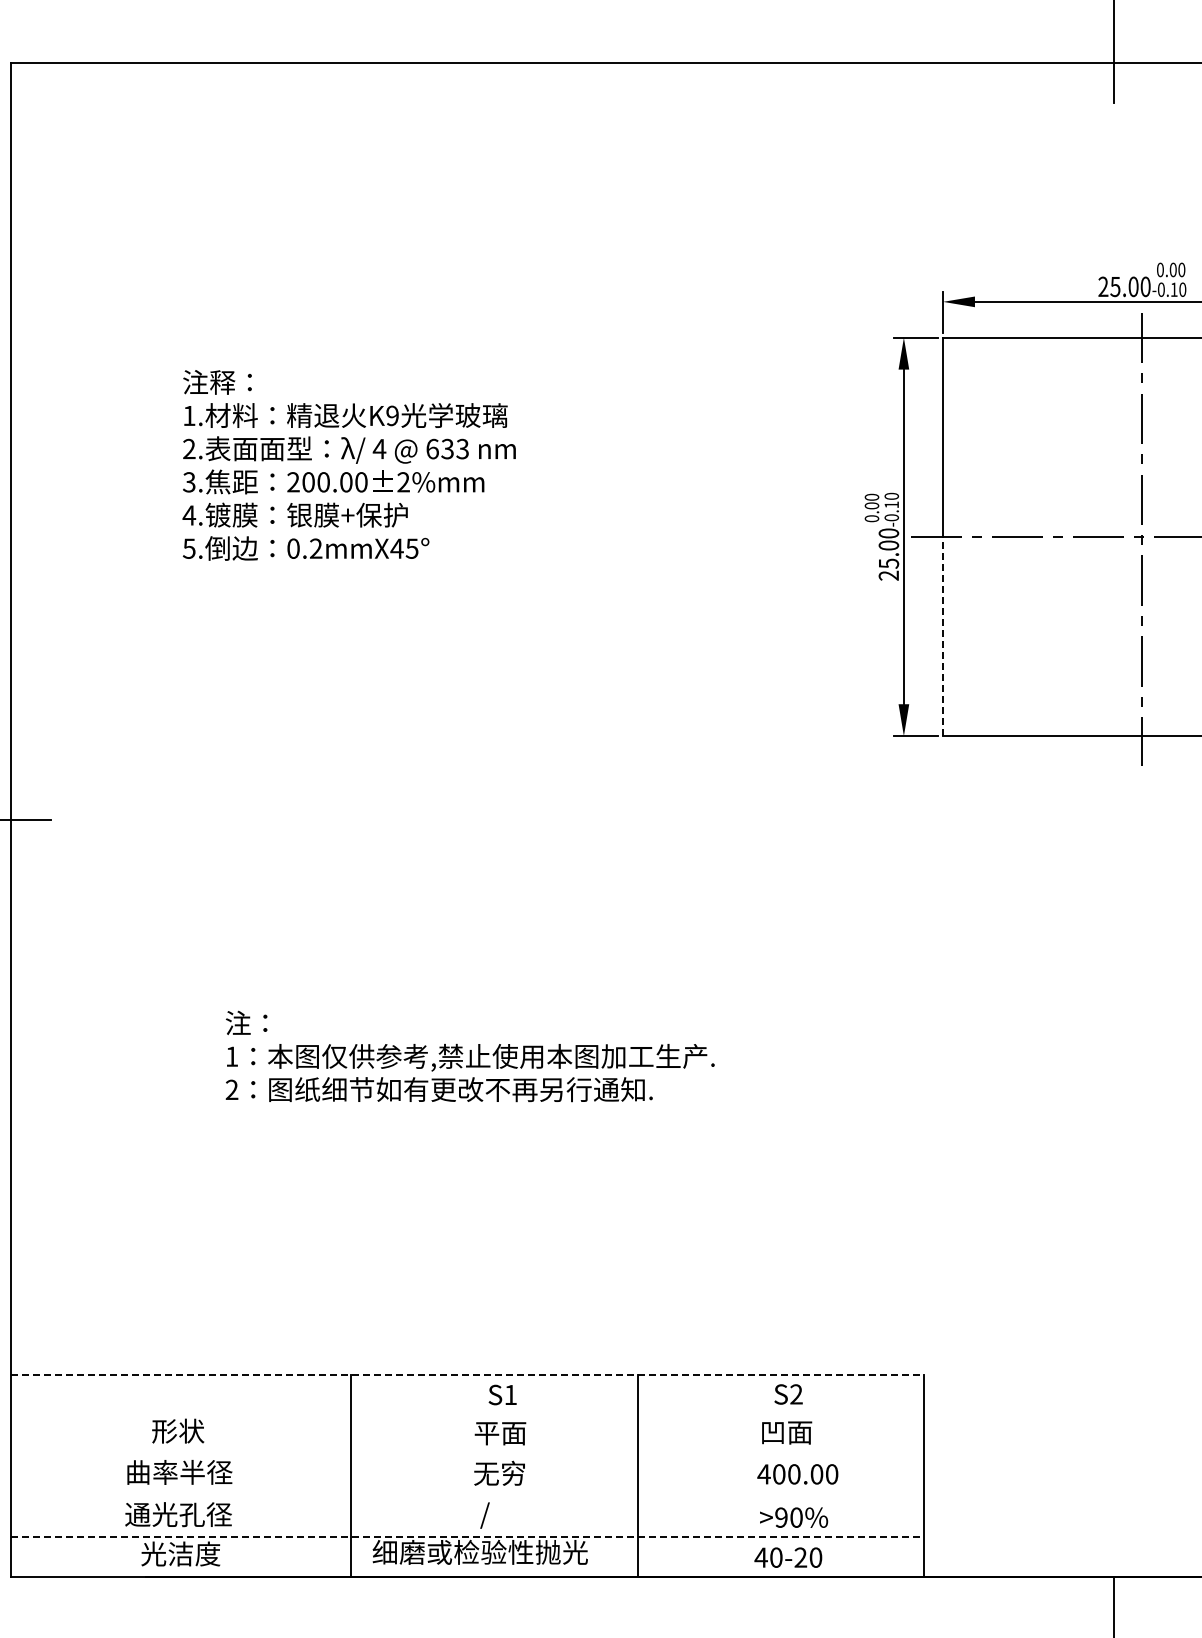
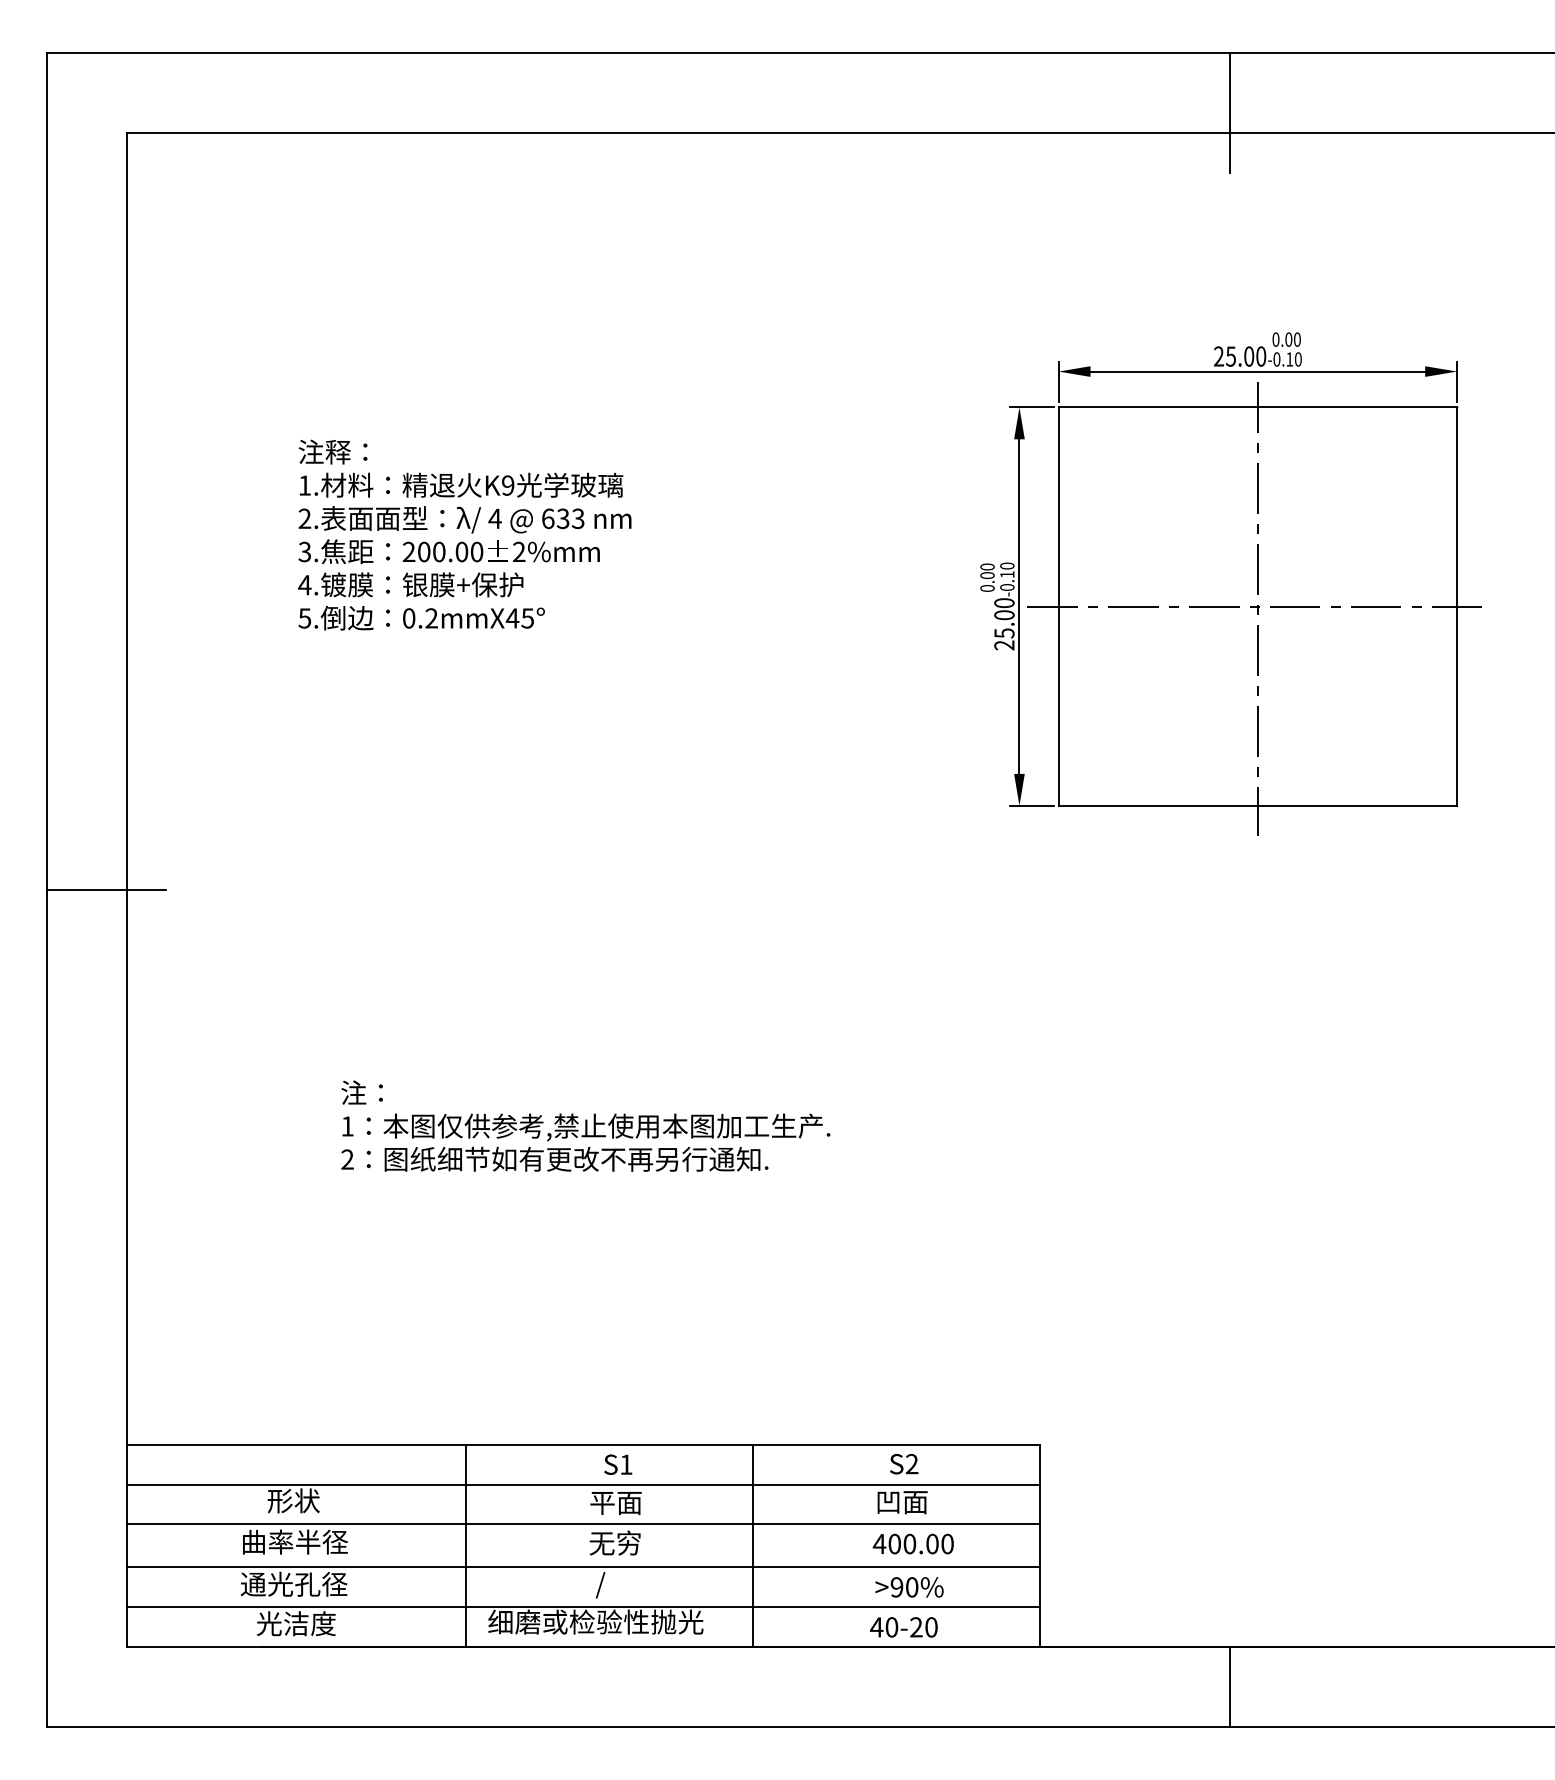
line: (942, 636) -> (1058, 706), dashed -> solid
line: (467, 1375) -> (583, 1445), dashed -> solid
line: (466, 1414) -> (582, 1484), added
line: (466, 1454) -> (582, 1524), added
line: (466, 1497) -> (582, 1567), added
line: (467, 1537) -> (583, 1607), dashed -> solid

